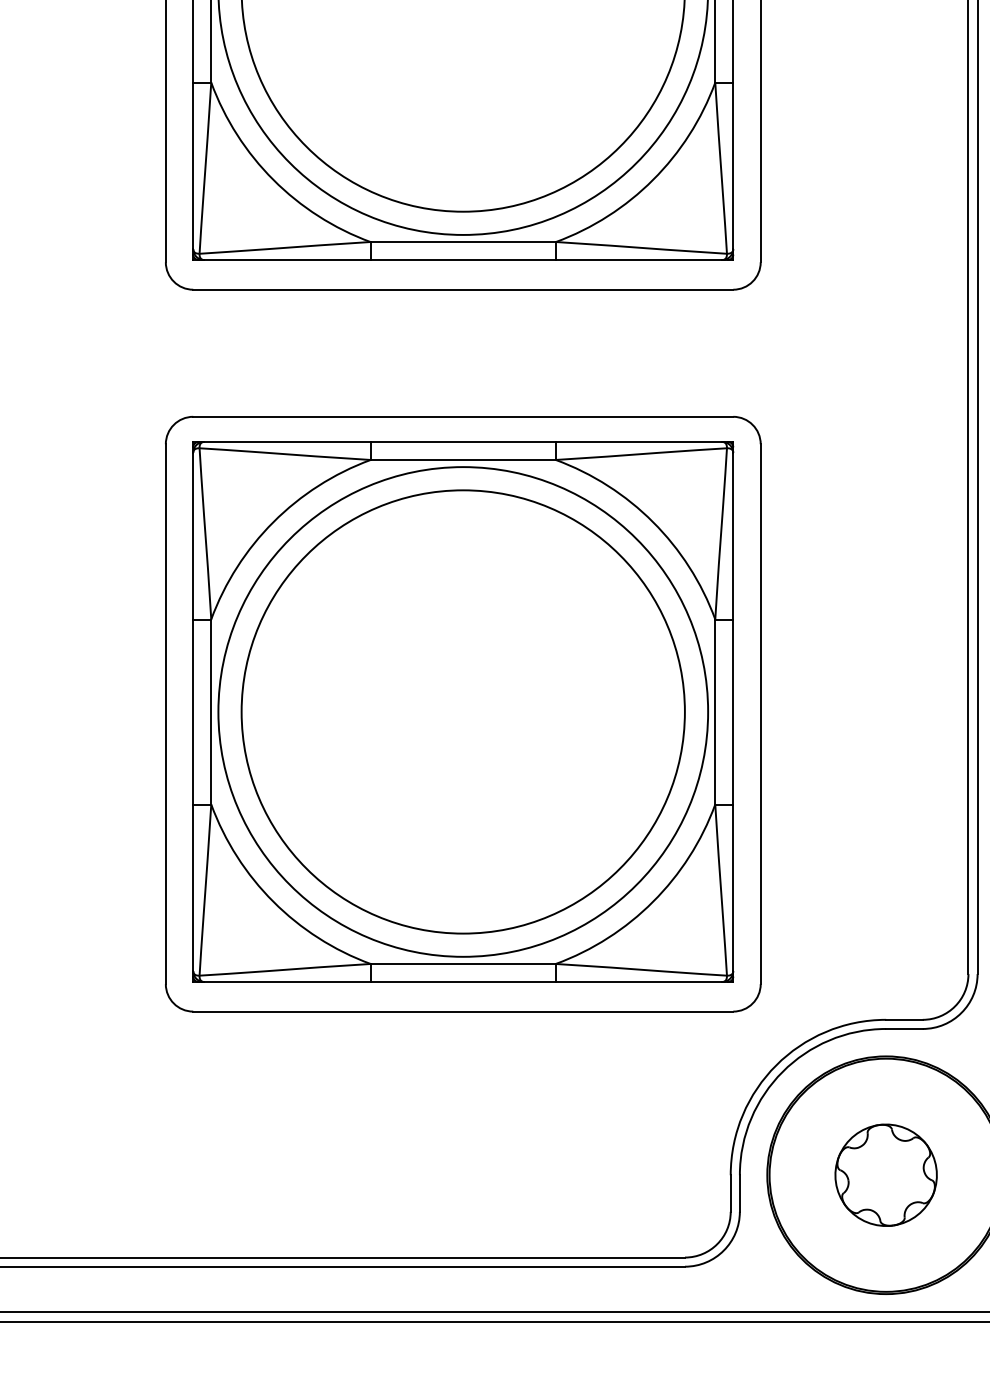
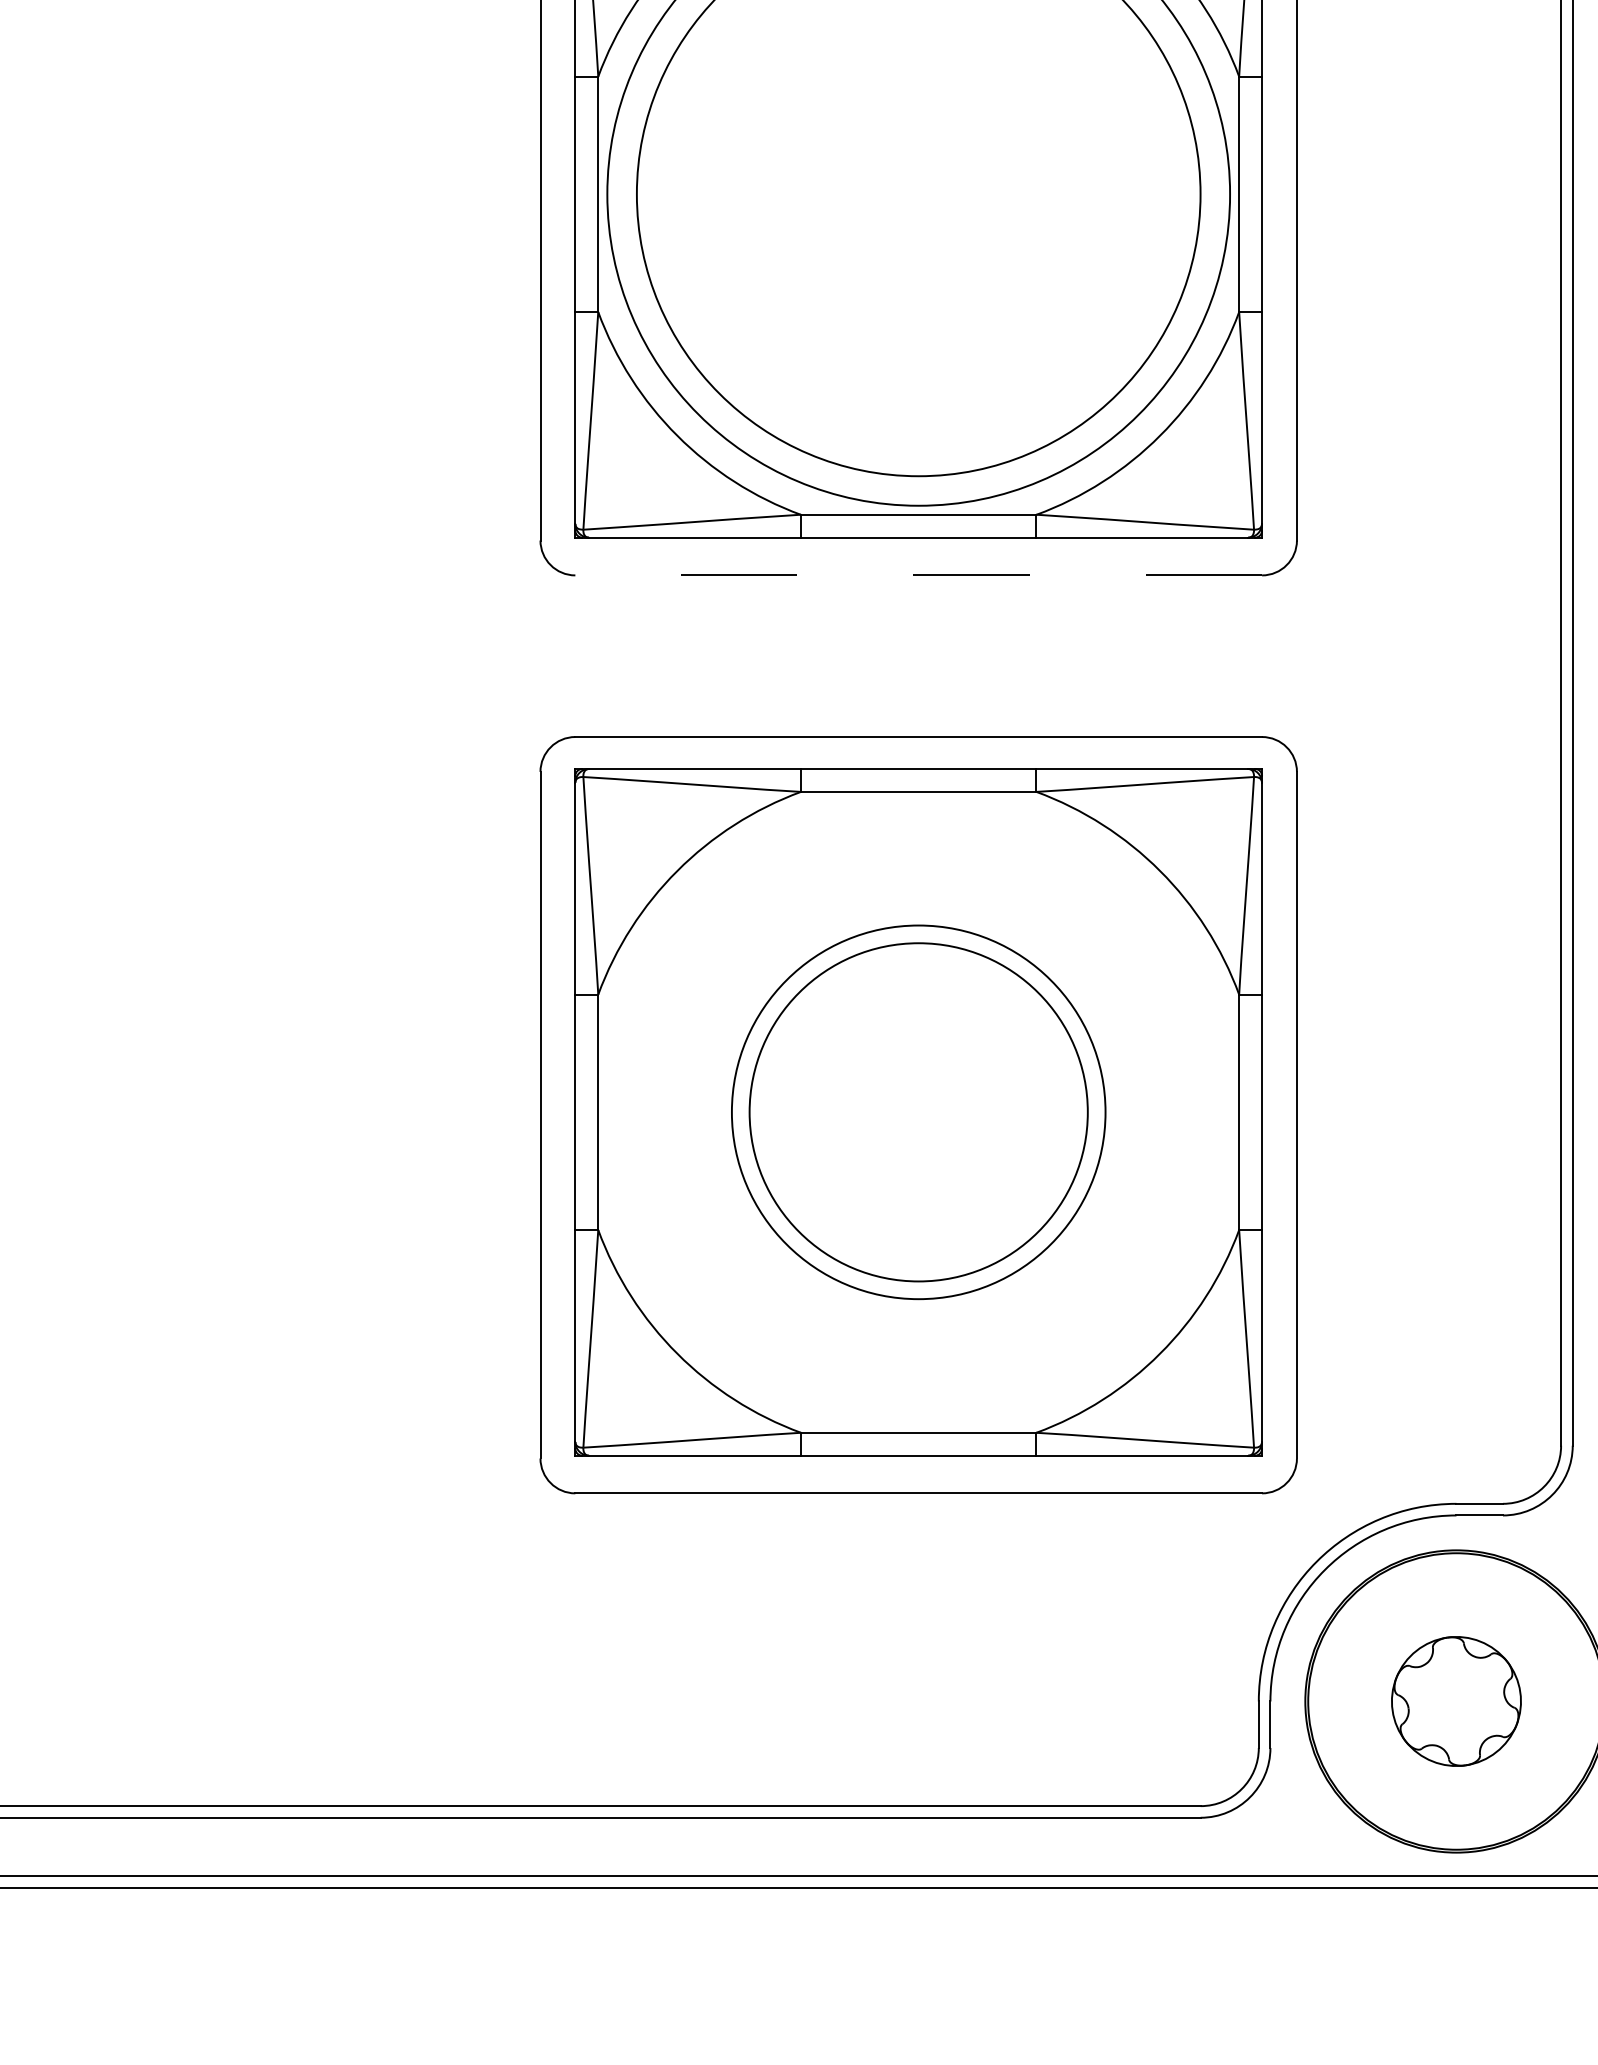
line: (463, 289) -> (918, 575), solid -> dashed
circle: (463, 711) -> (918, 1111), size x0.6
circle: (463, 712) -> (918, 1112), size x0.6

